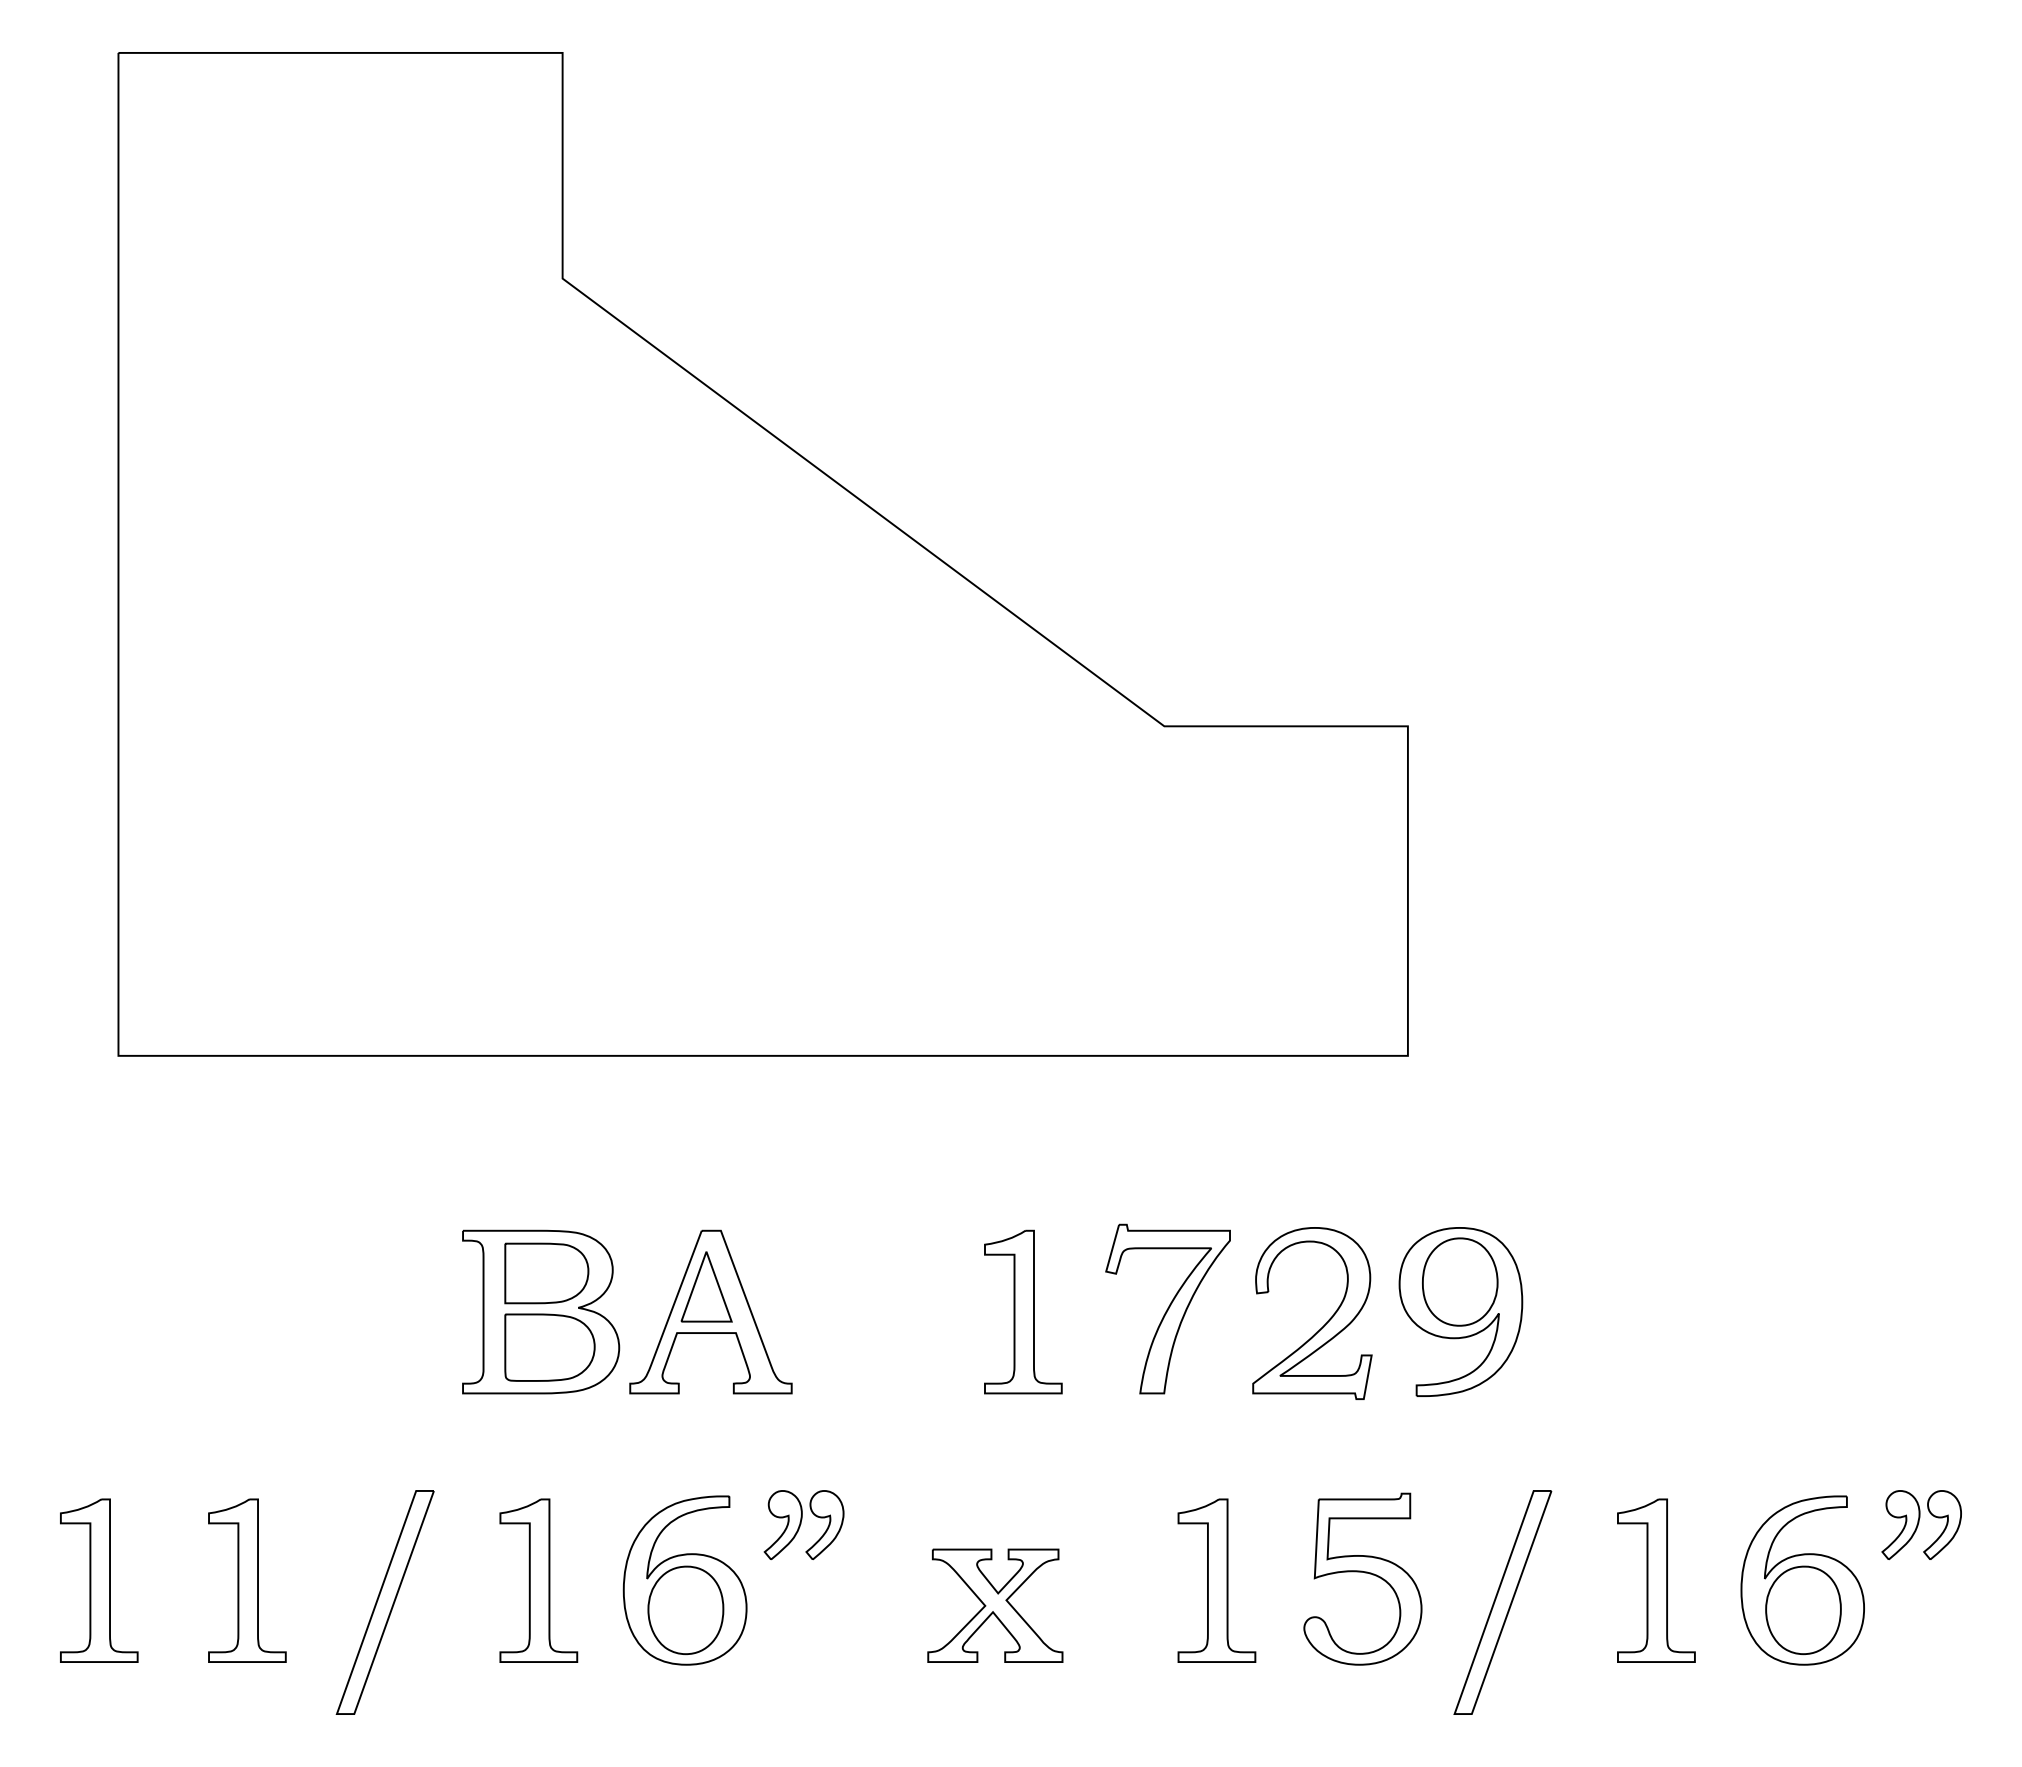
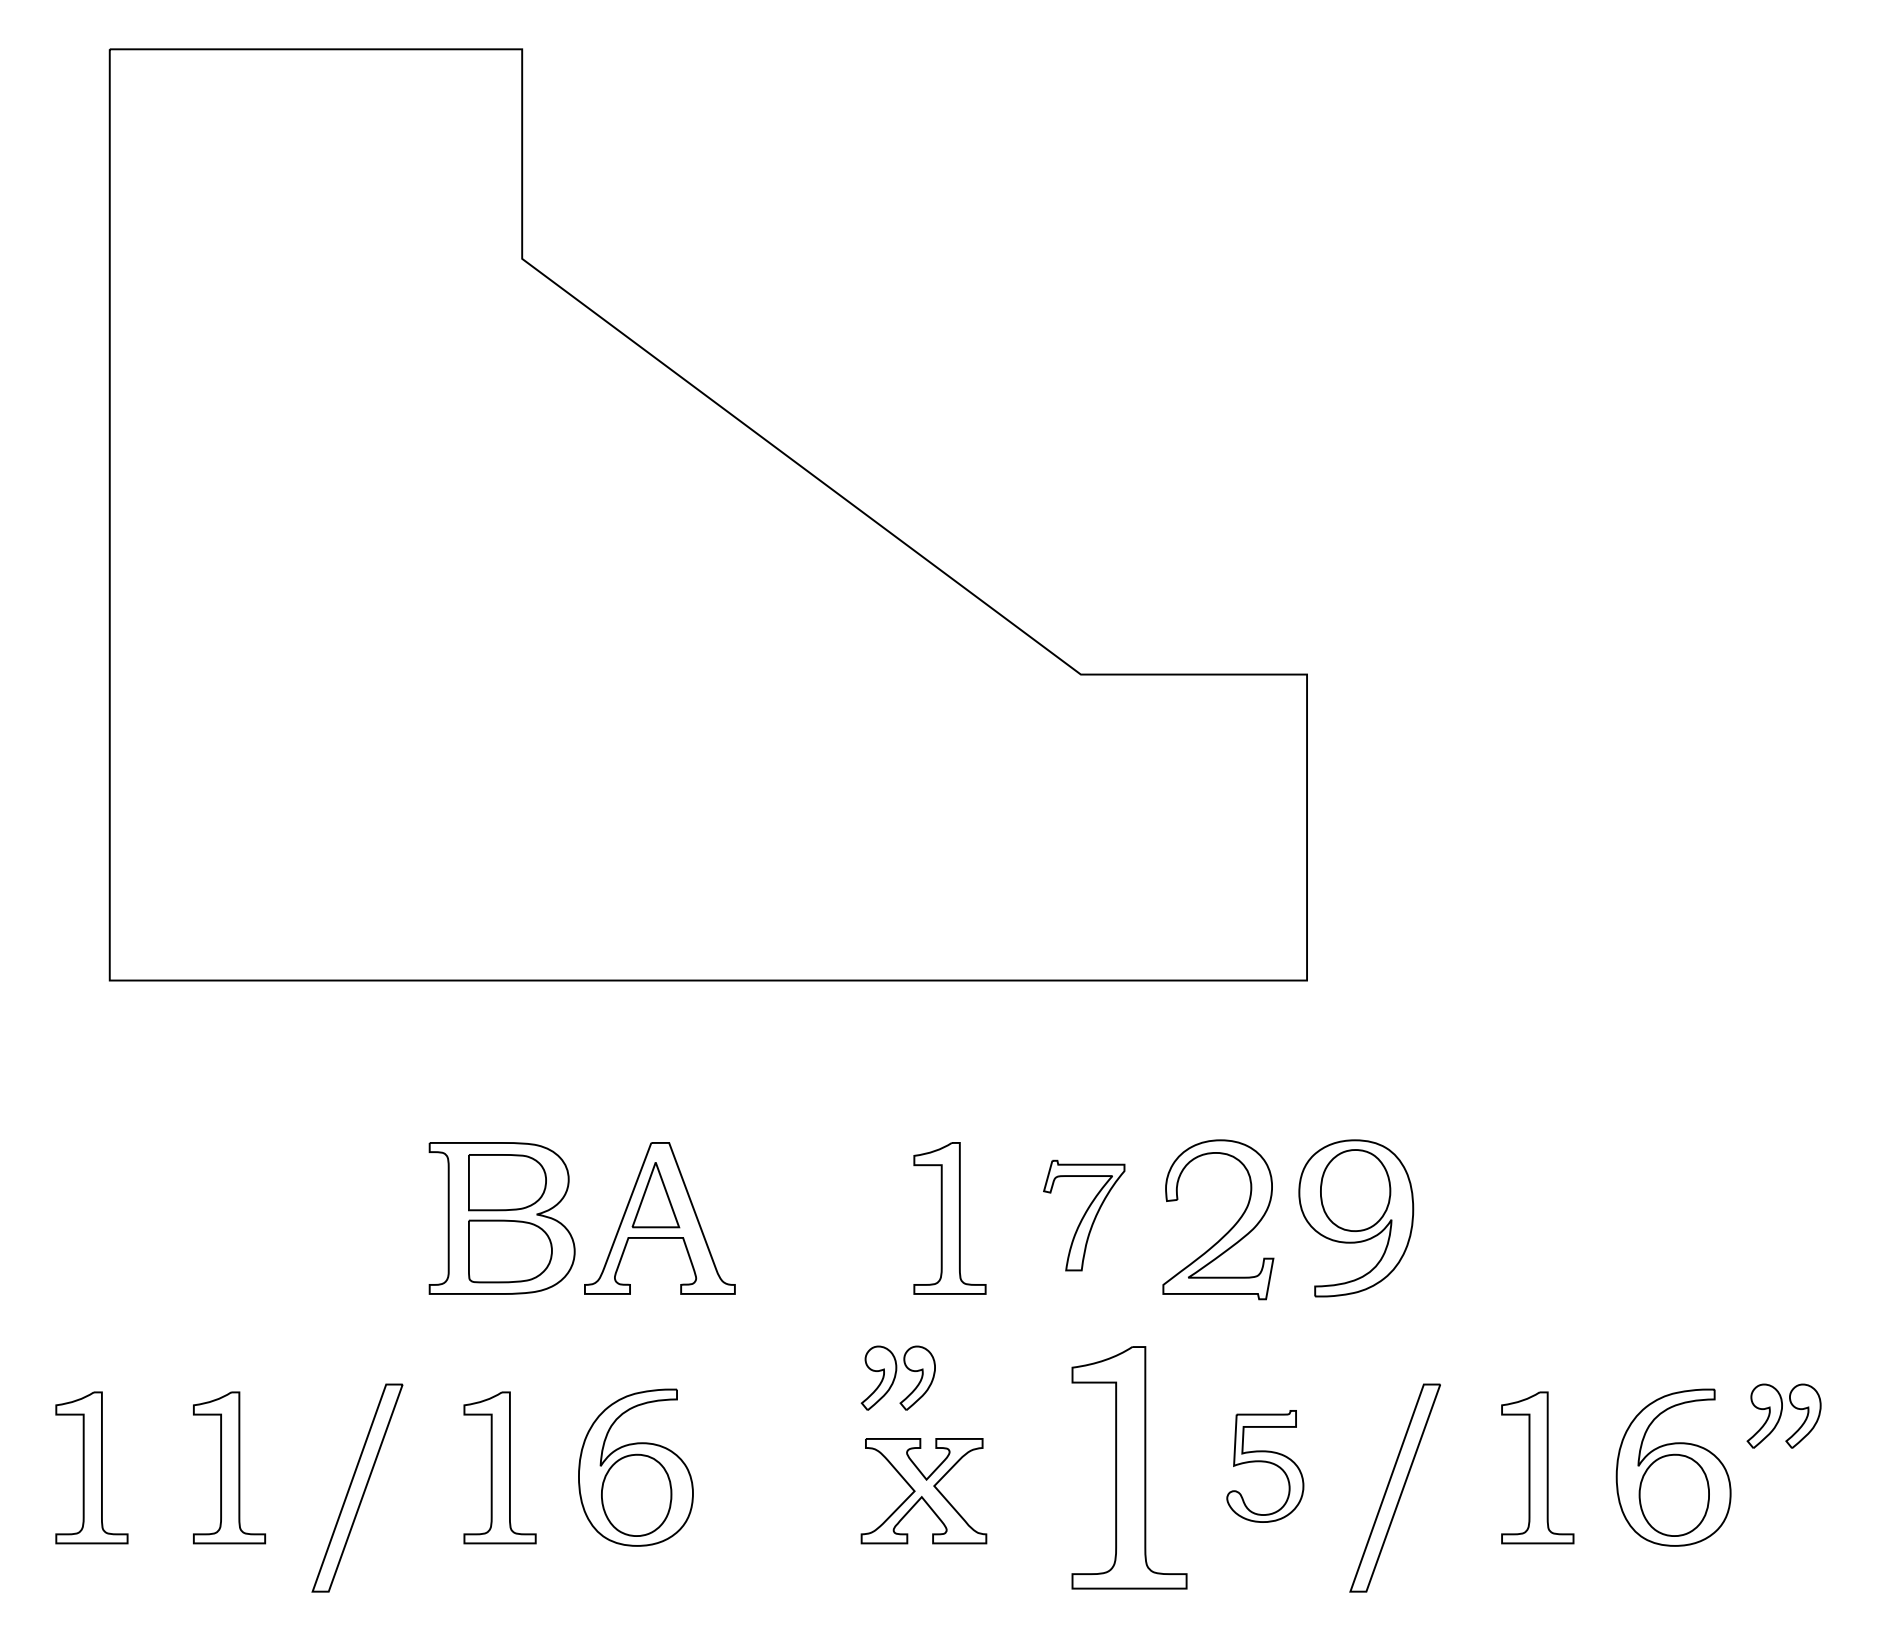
part: (1167, 1308) -> (1083, 1215), size x0.7
part: (803, 1524) -> (897, 1377), moved
part: (1363, 1579) -> (1265, 1466), size x0.7
part: (1216, 1580) -> (1129, 1467), size x1.6

